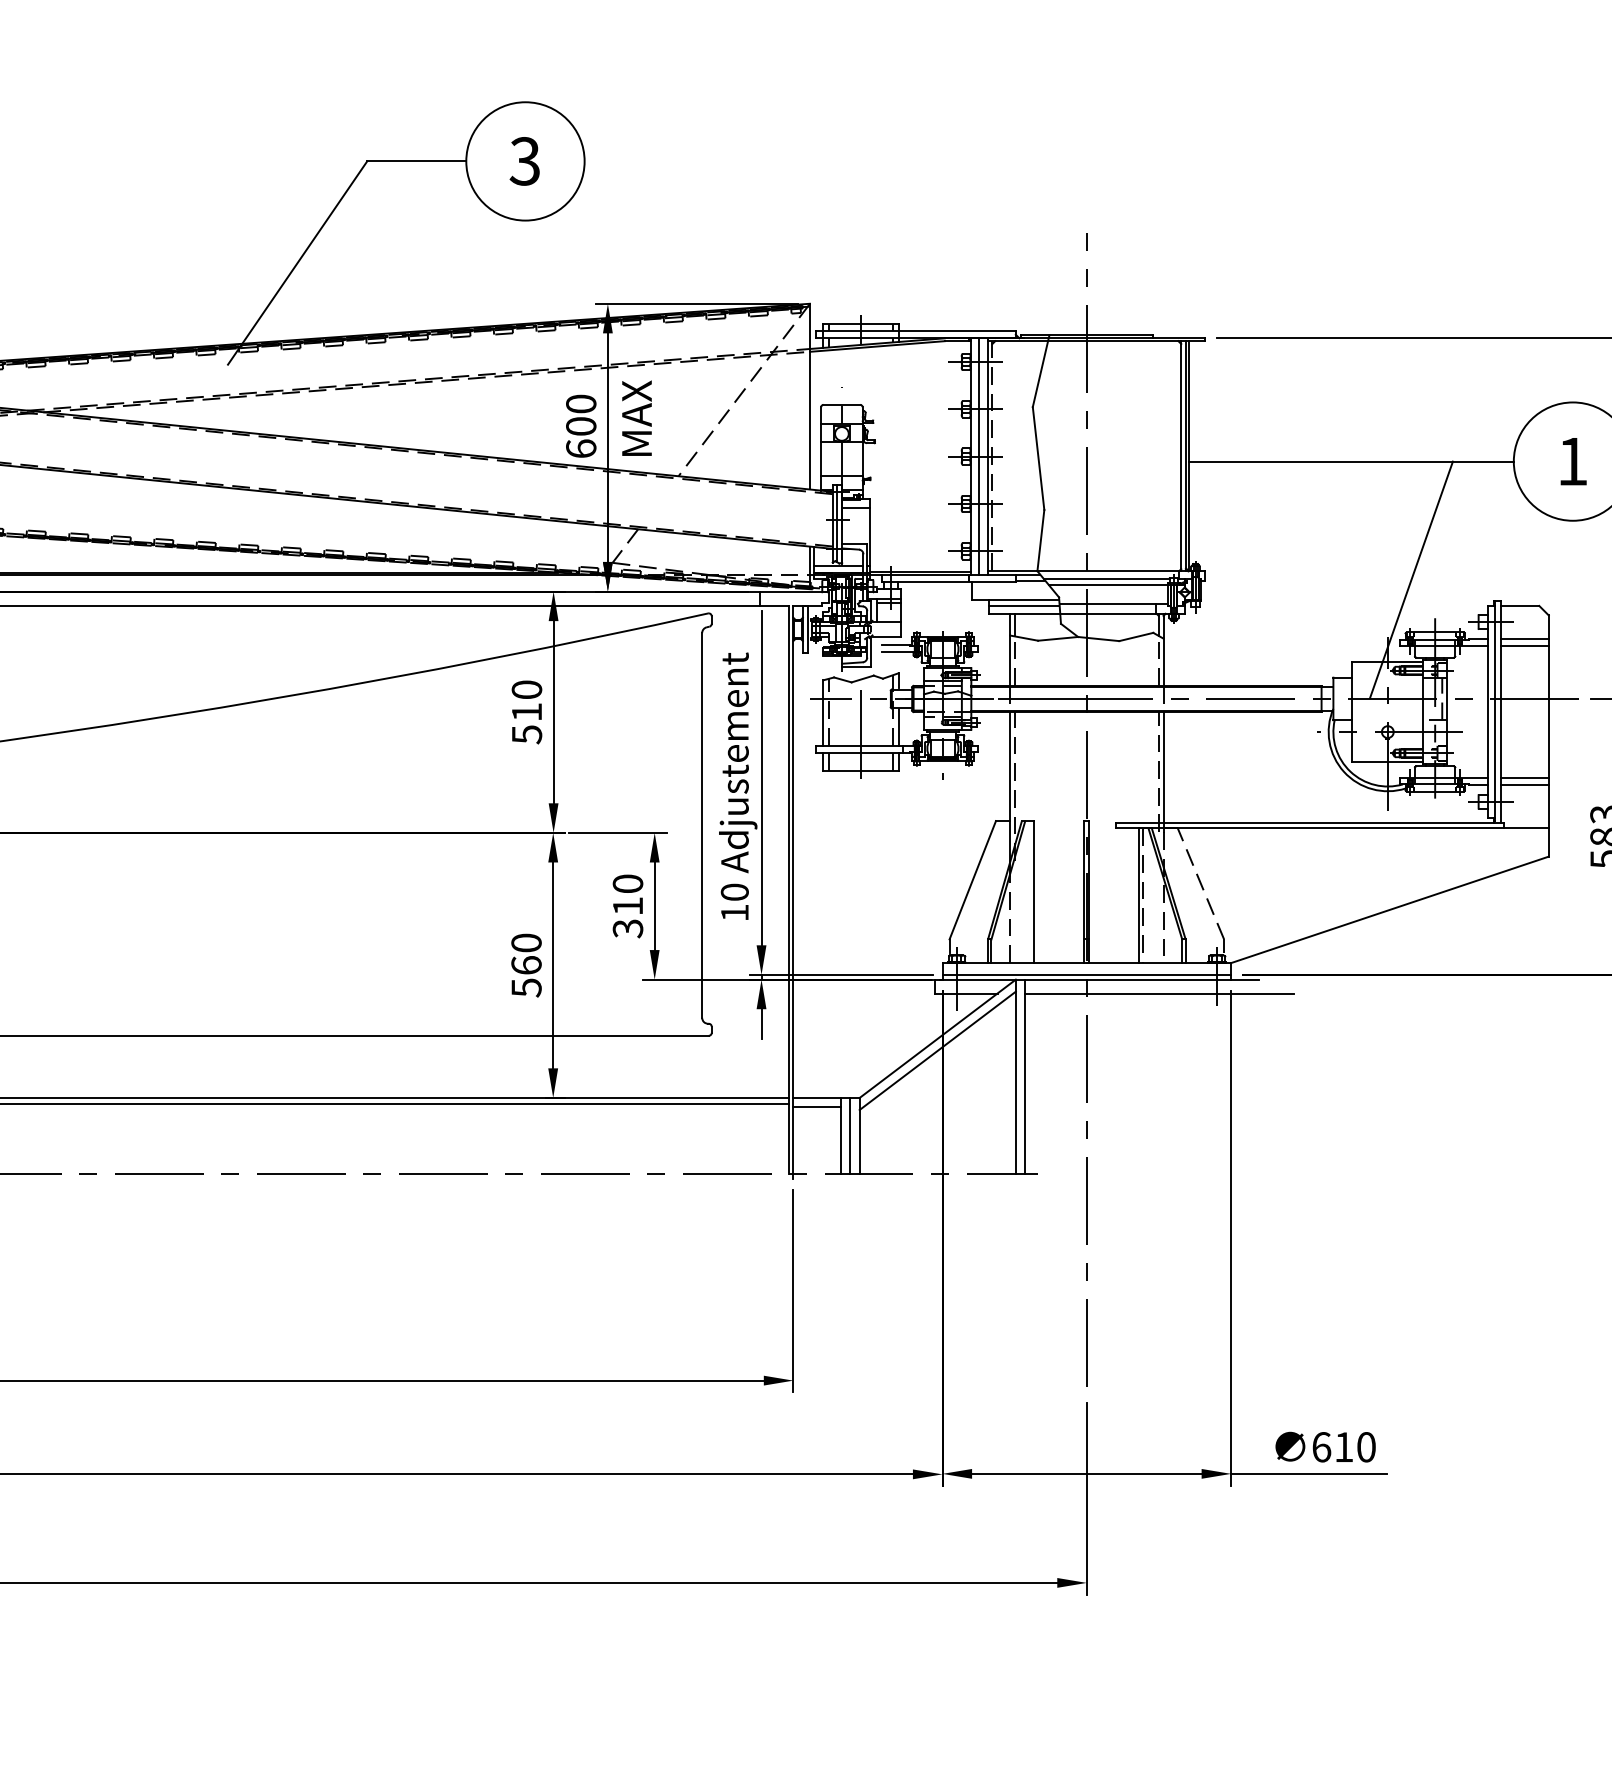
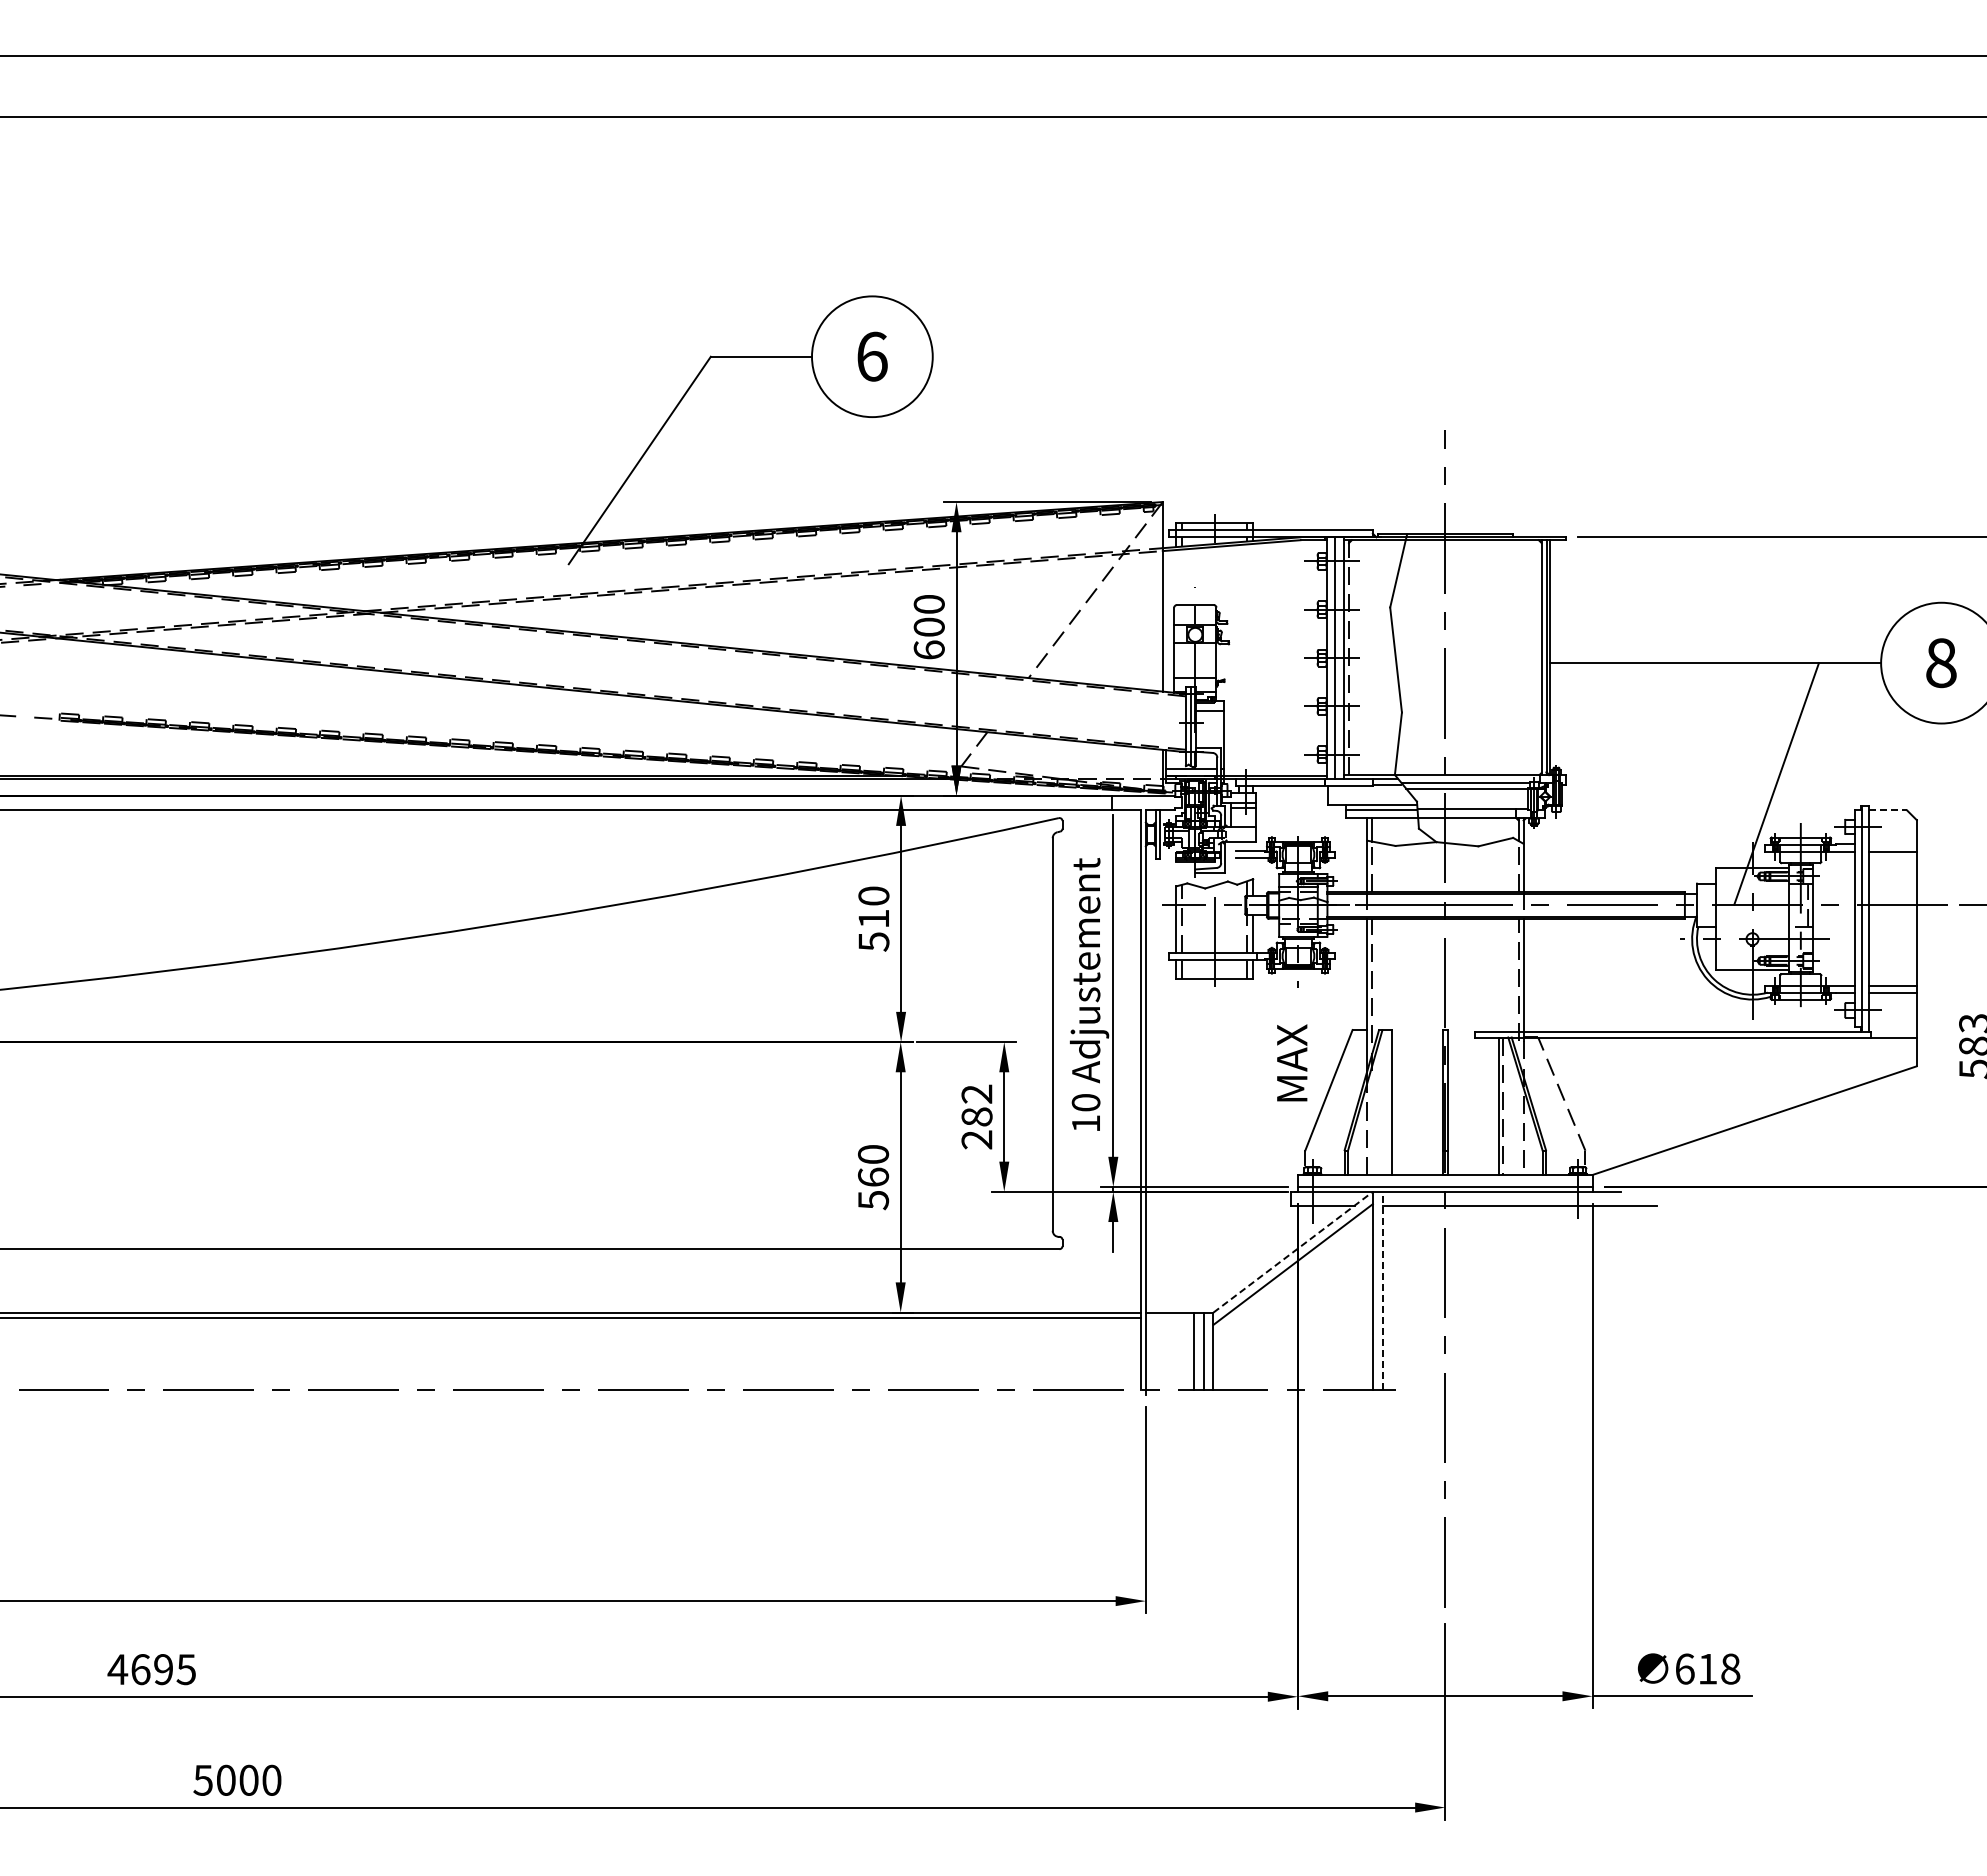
text: (524, 161) -> (871, 356), 3 -> 6
text: (637, 417) -> (1292, 1062), moved
text: (1572, 461) -> (1941, 663), 1 -> 8
line: (1521, 605) -> (1888, 810), solid -> dashed
line: (1524, 639) -> (1892, 844), removed
text: (627, 905) -> (976, 1116), 310 -> 282
line: (938, 1039) -> (1293, 1252), solid -> dashed
line: (1025, 1076) -> (1382, 1290), solid -> dashed
line: (816, 1107) -> (1169, 1322), removed
text: (1366, 1446) -> (1730, 1668), 610 -> 618

